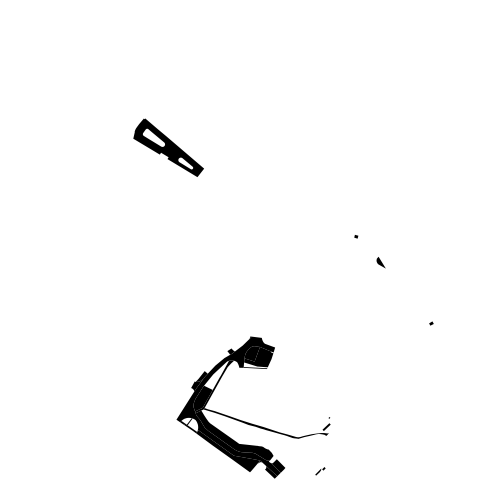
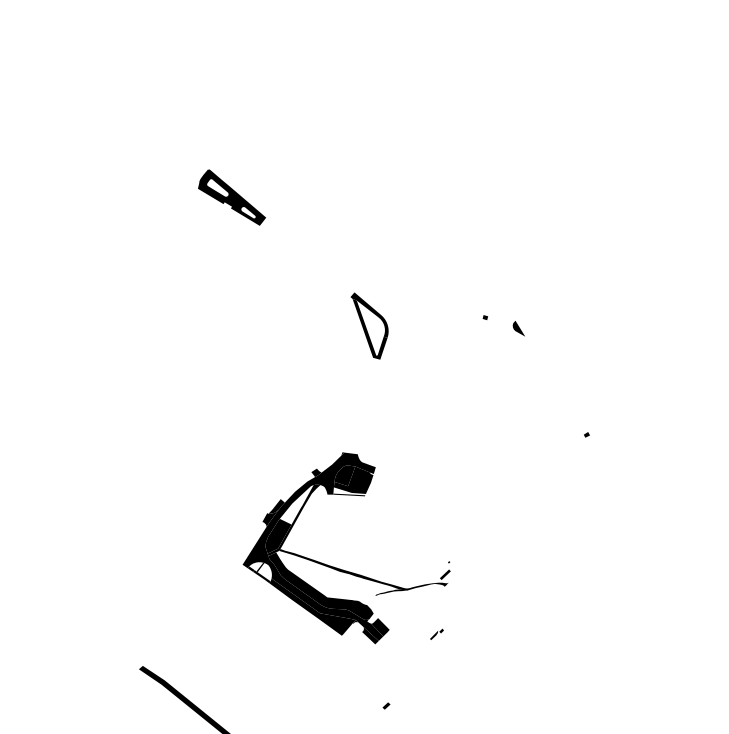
part: (168, 147) -> (231, 197), size x0.71
part: (270, 242) -> (369, 325), added
part: (380, 262) -> (518, 328), moved
fill: (286, 440) -> (391, 592), added

